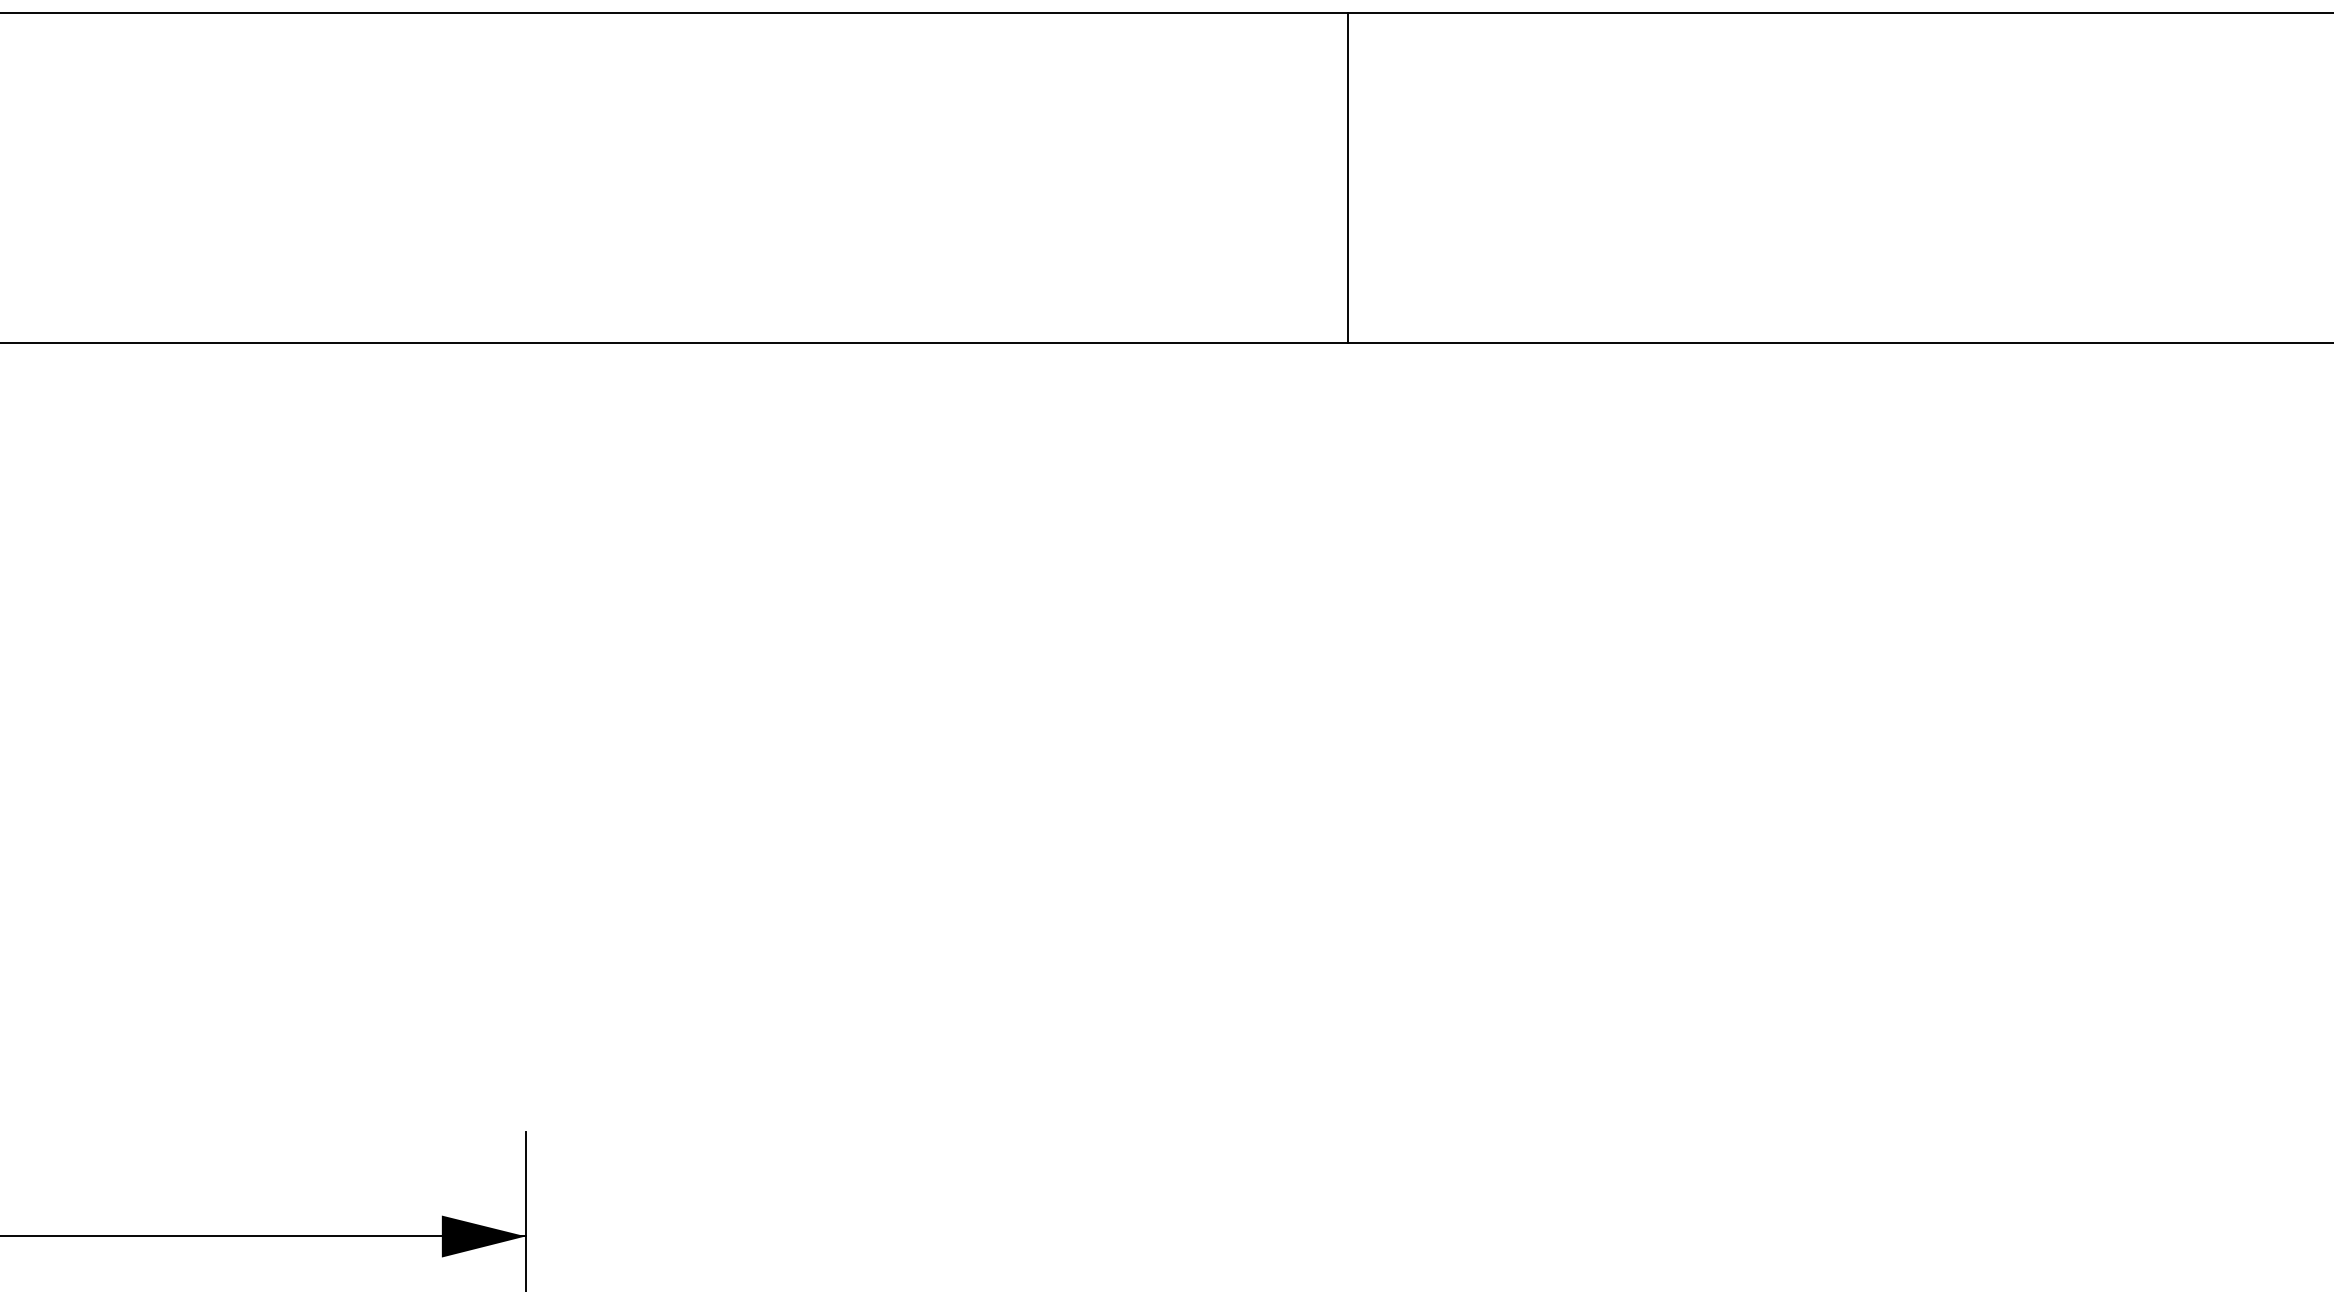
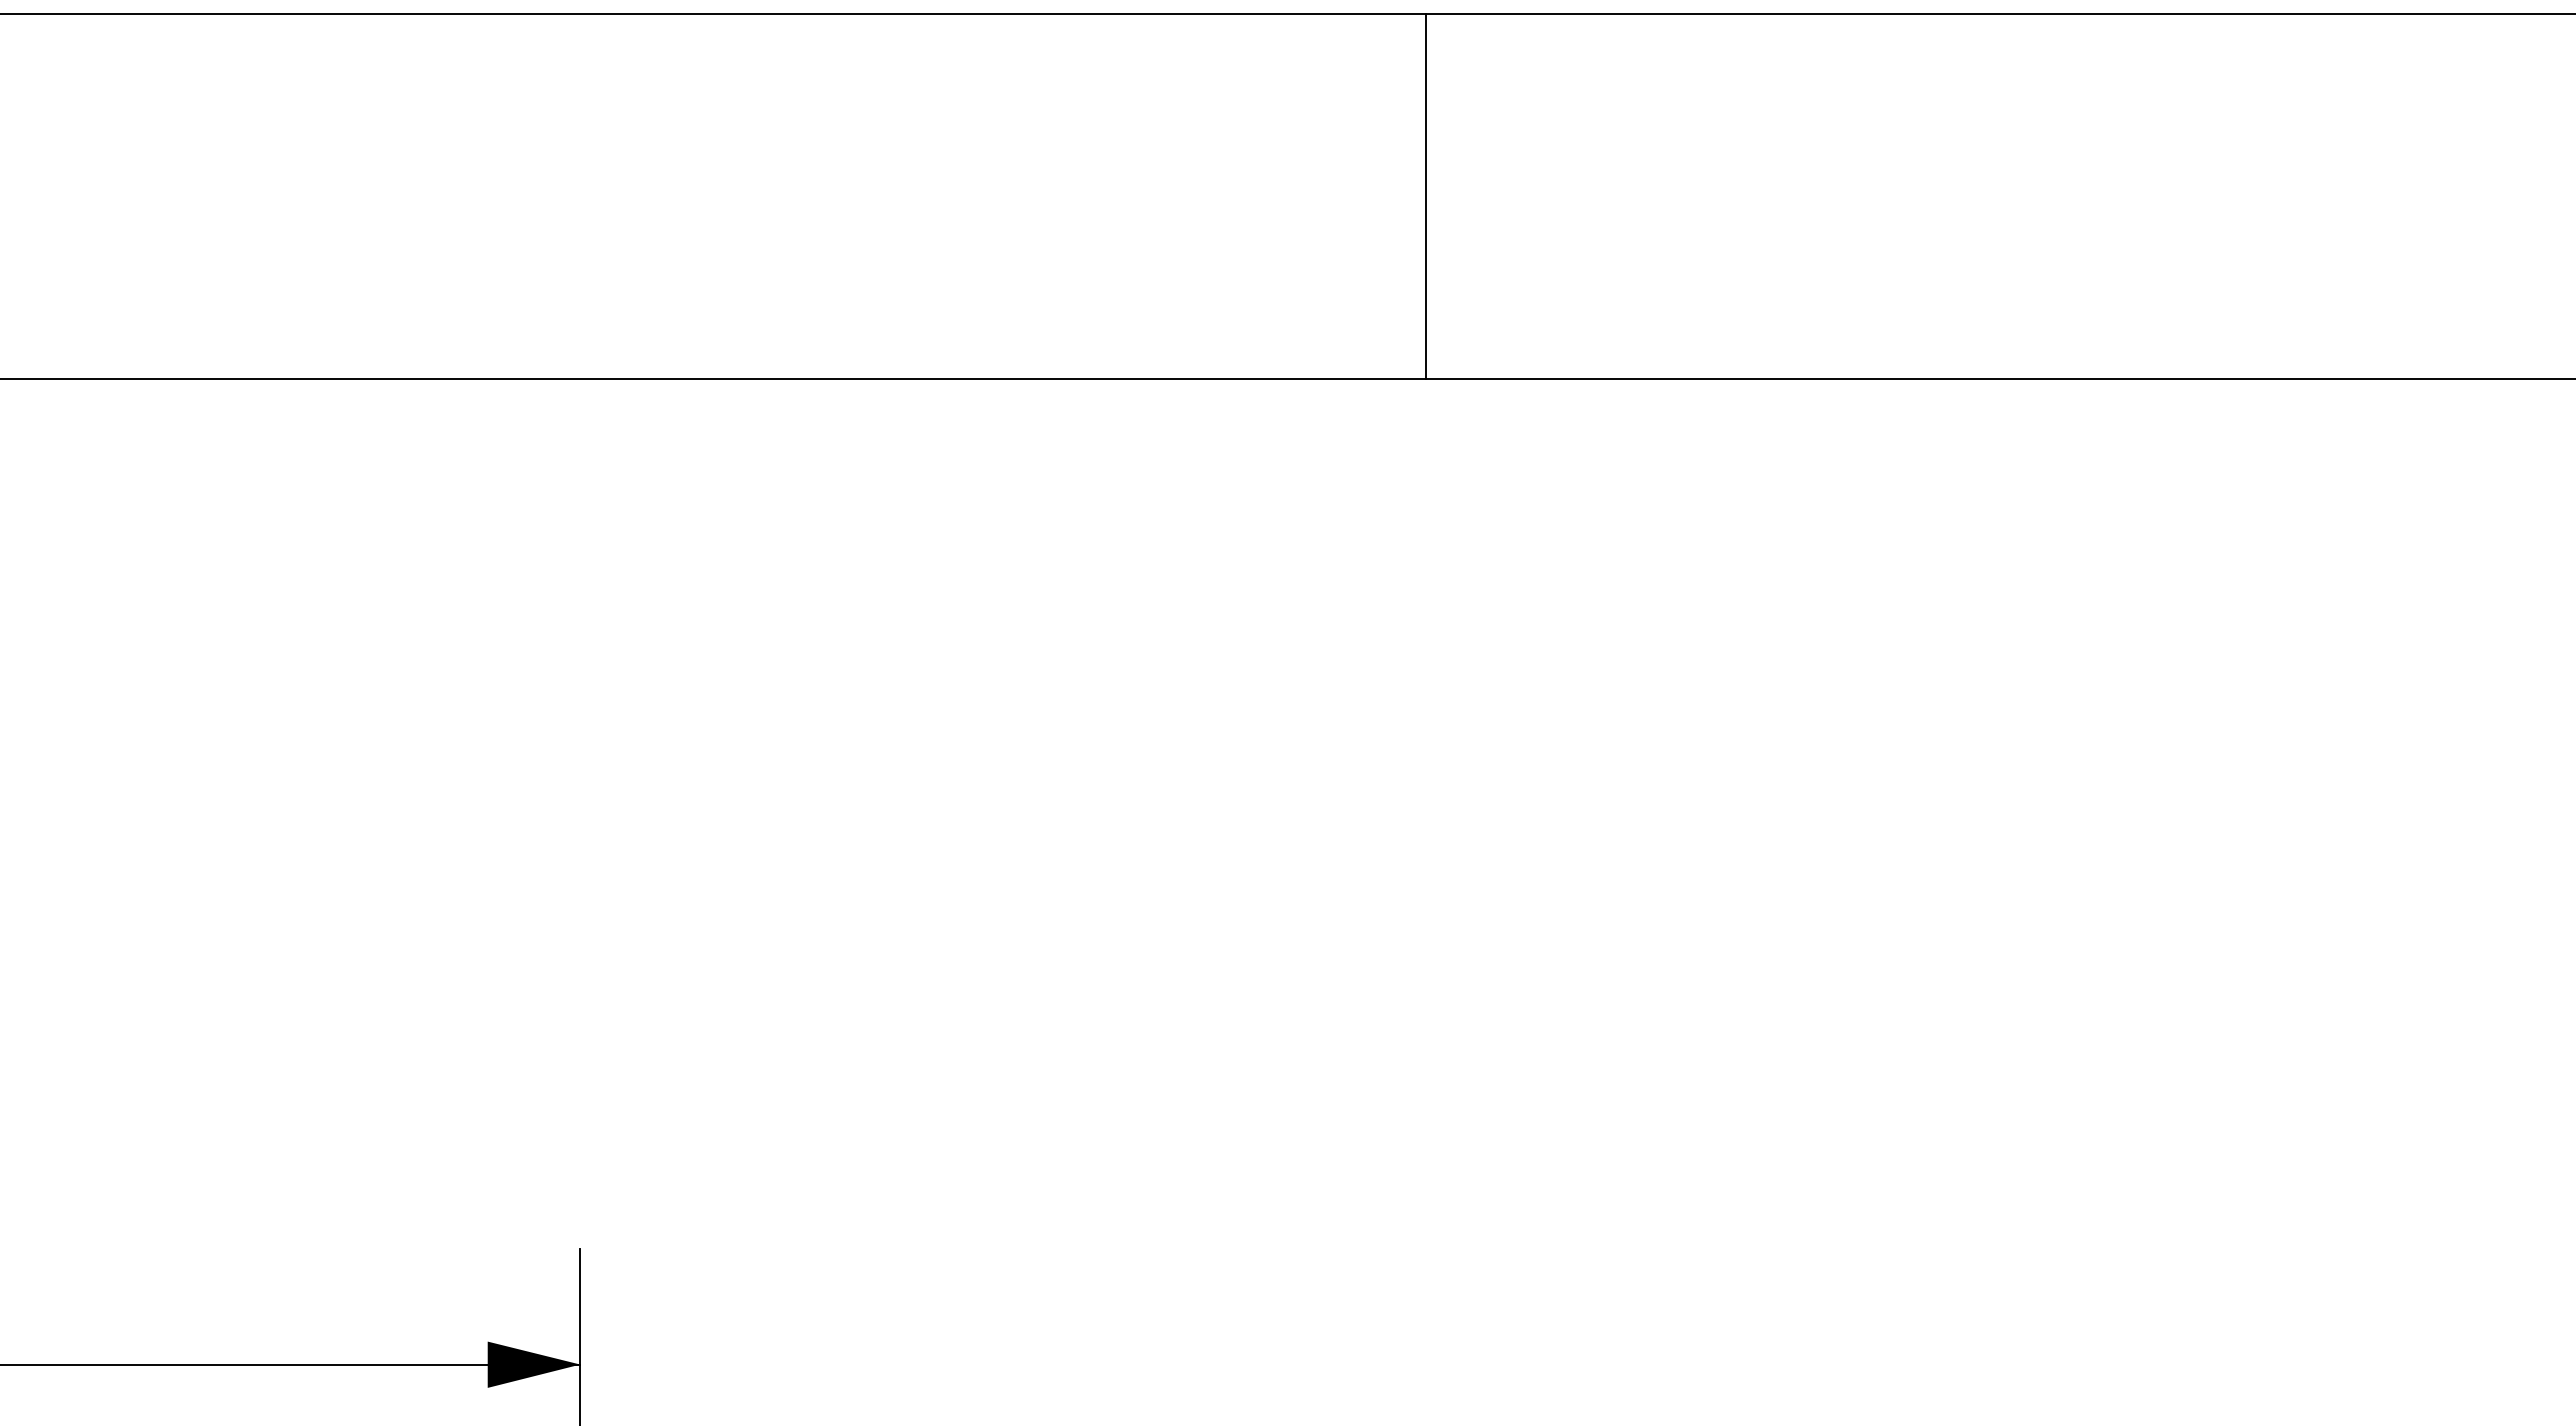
line: (1347, 177) -> (1425, 195), moved

